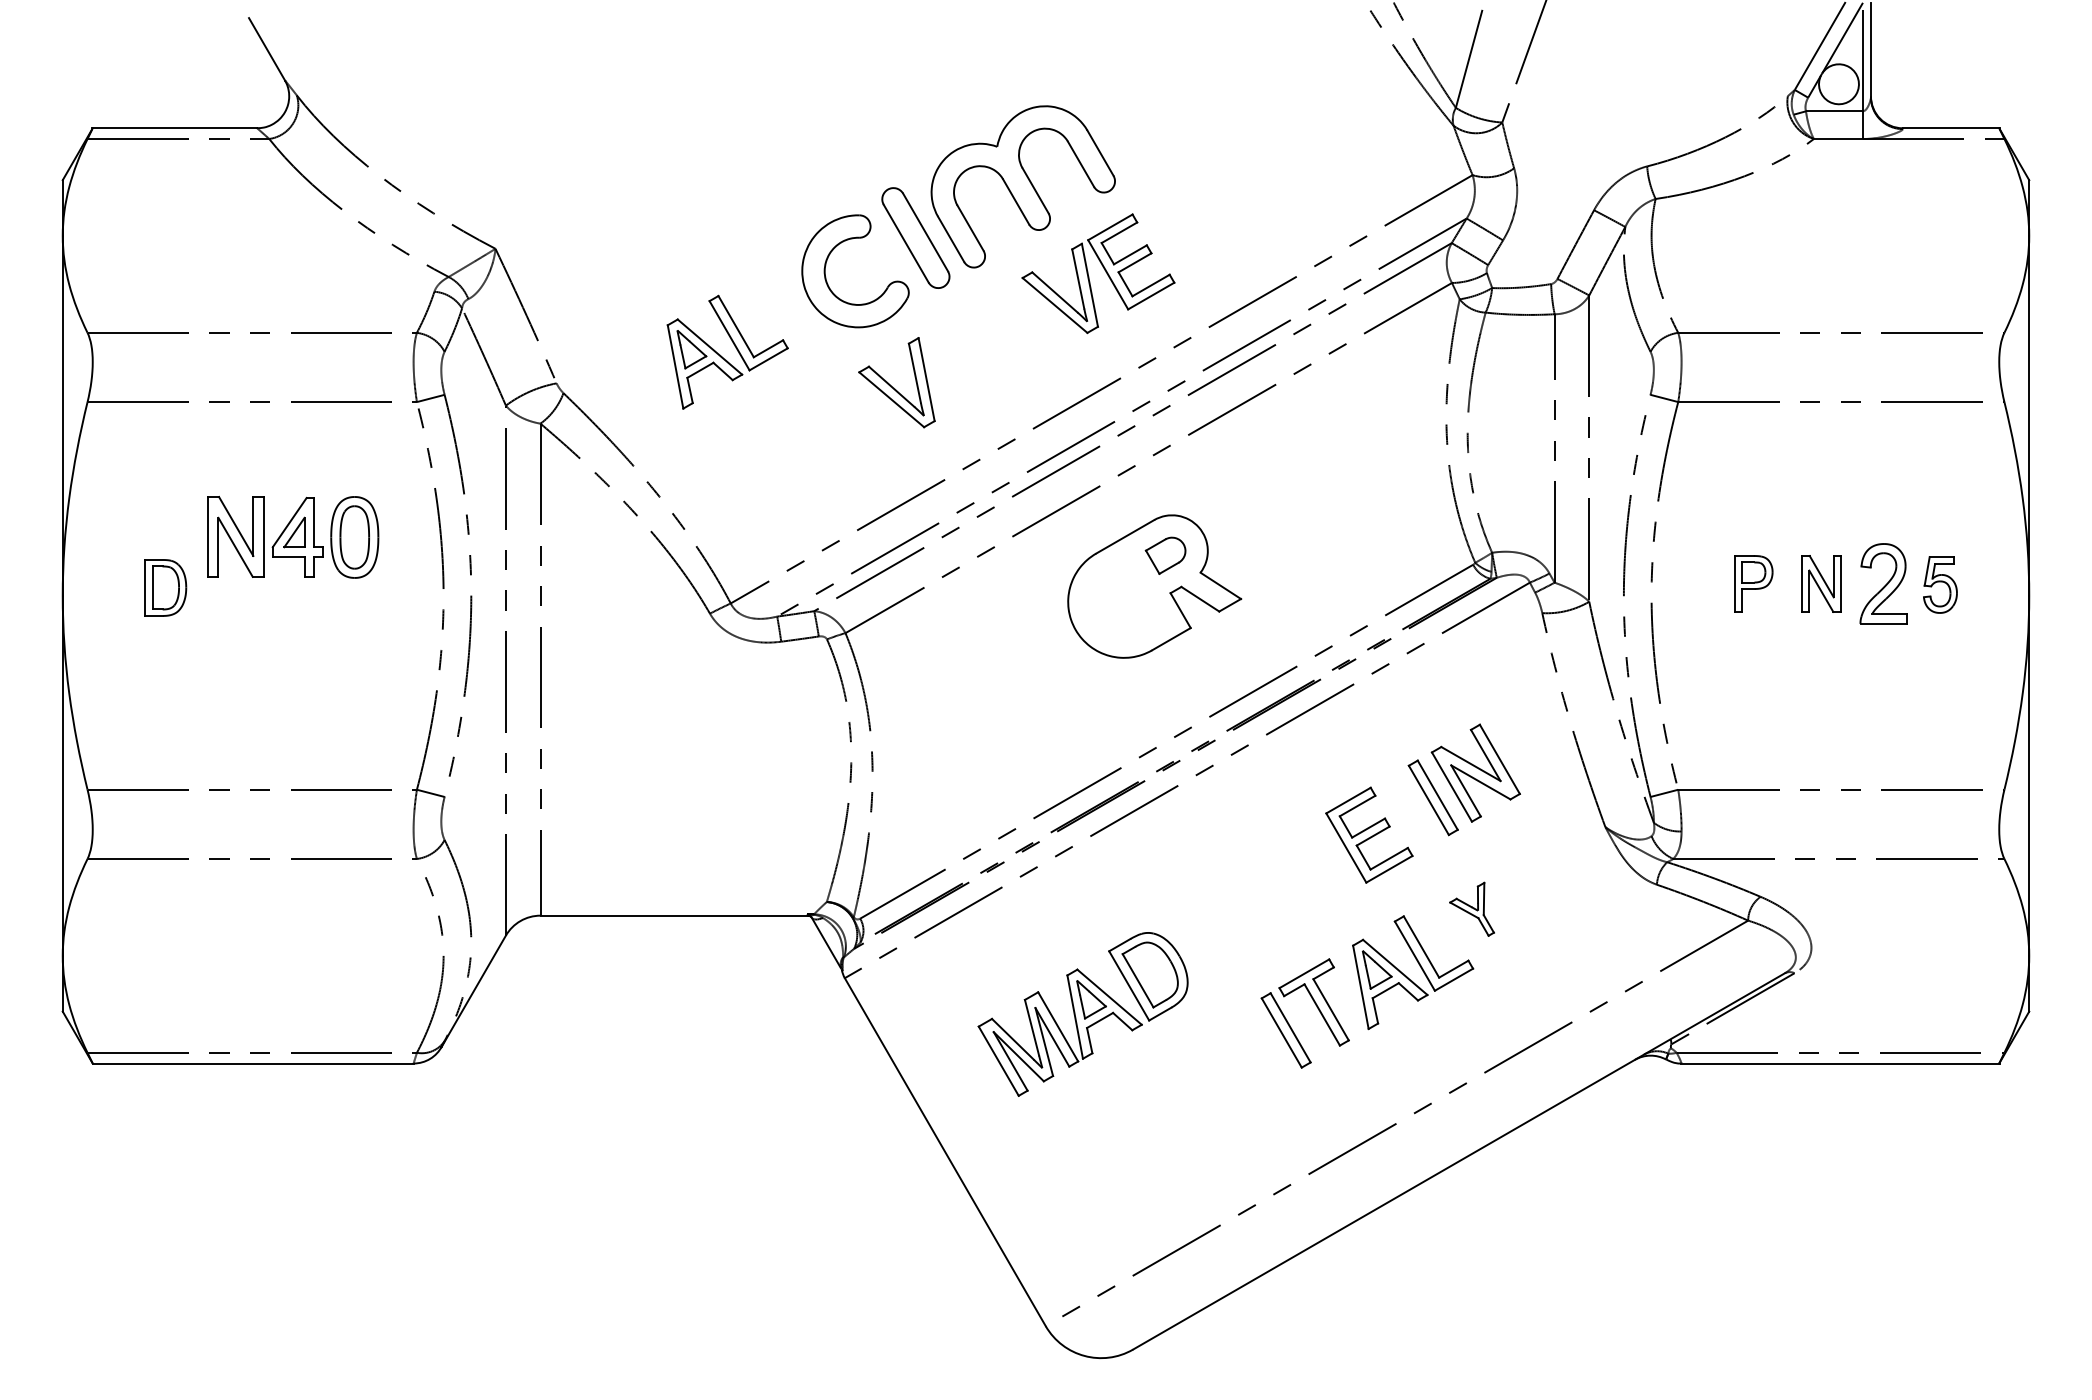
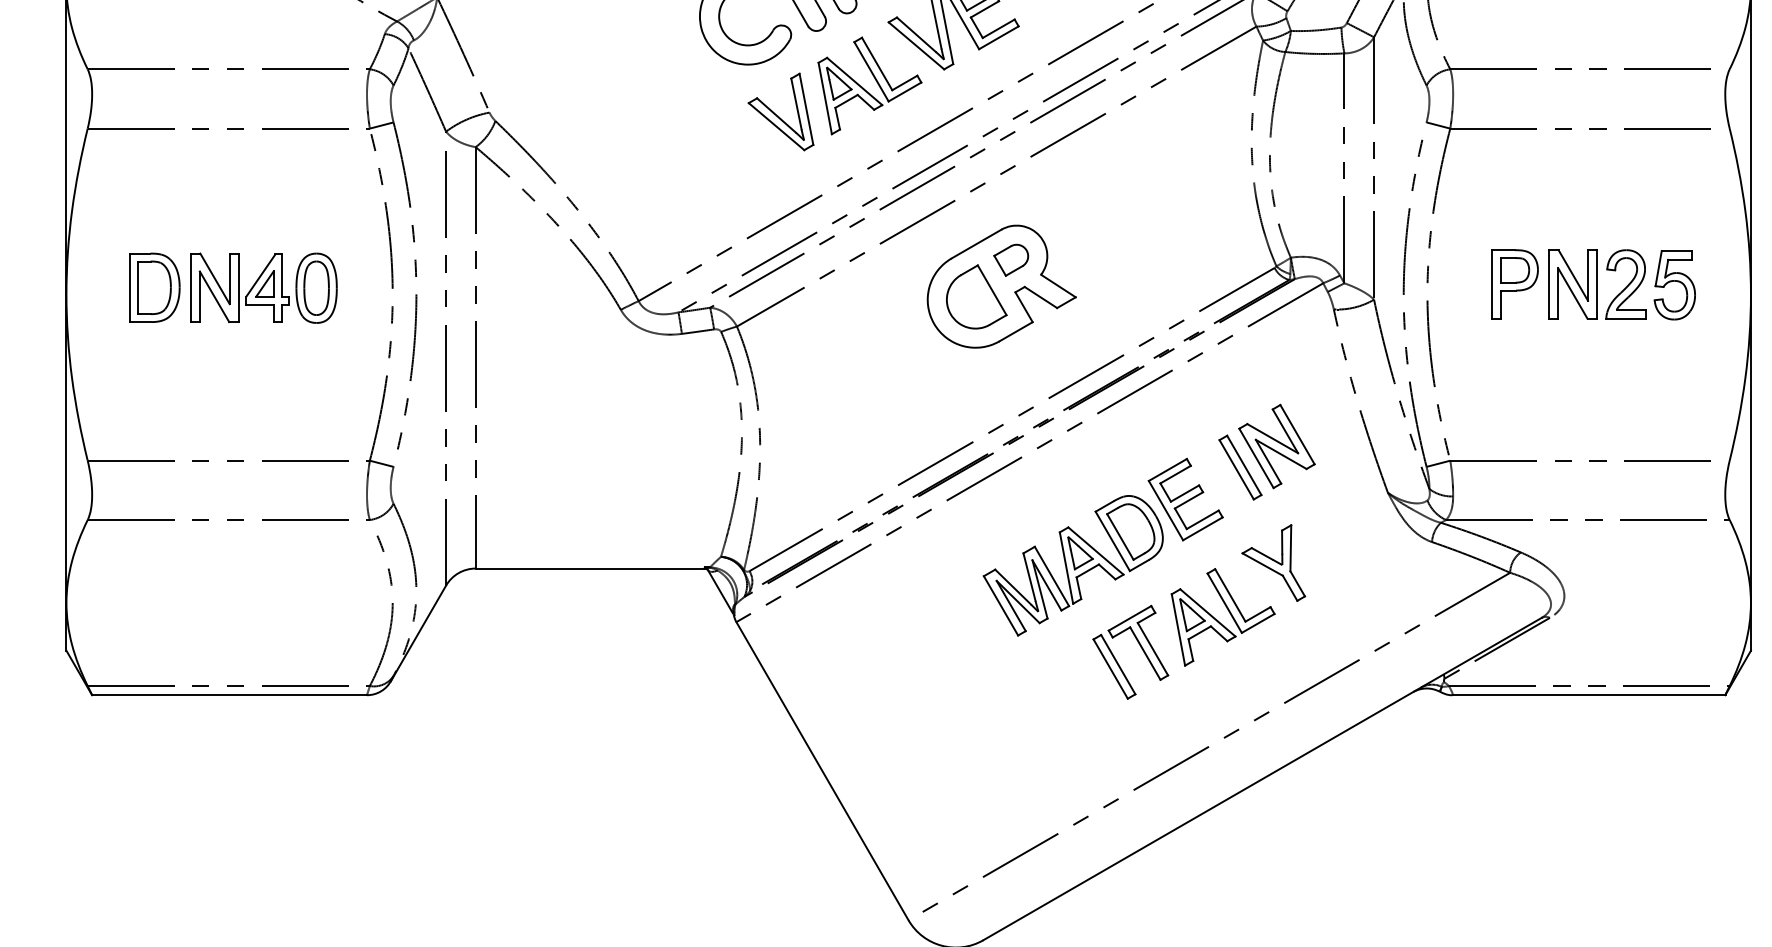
part: (722, 356) -> (865, 89), moved
part: (293, 537) -> (264, 288), moved
part: (1753, 583) -> (1514, 284), size x1.43
part: (1821, 583) -> (1573, 284), size x1.43
part: (1940, 584) -> (1674, 284), size x1.43
part: (165, 587) -> (154, 287), size x1.43
part: (1125, 598) -> (976, 296), added
part: (1471, 909) -> (1273, 563), size x1.67
part: (1082, 1014) -> (1072, 565), moved

